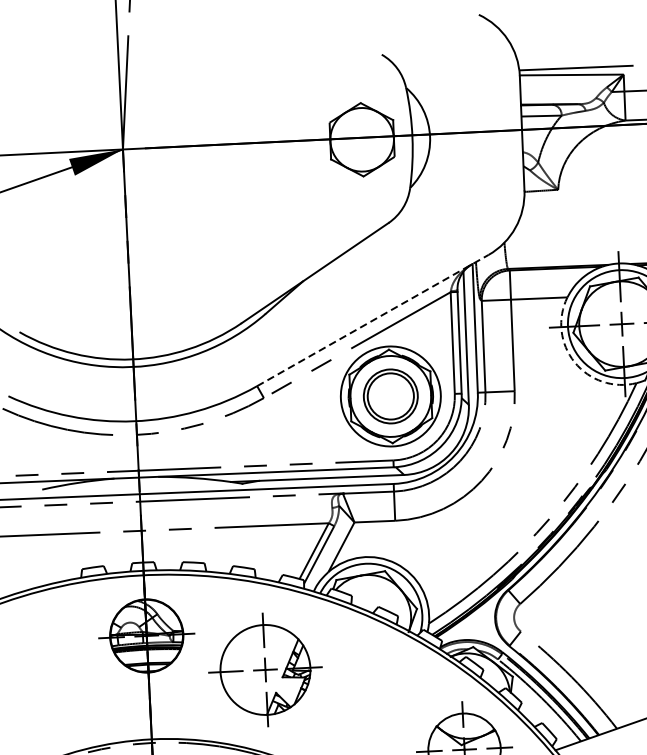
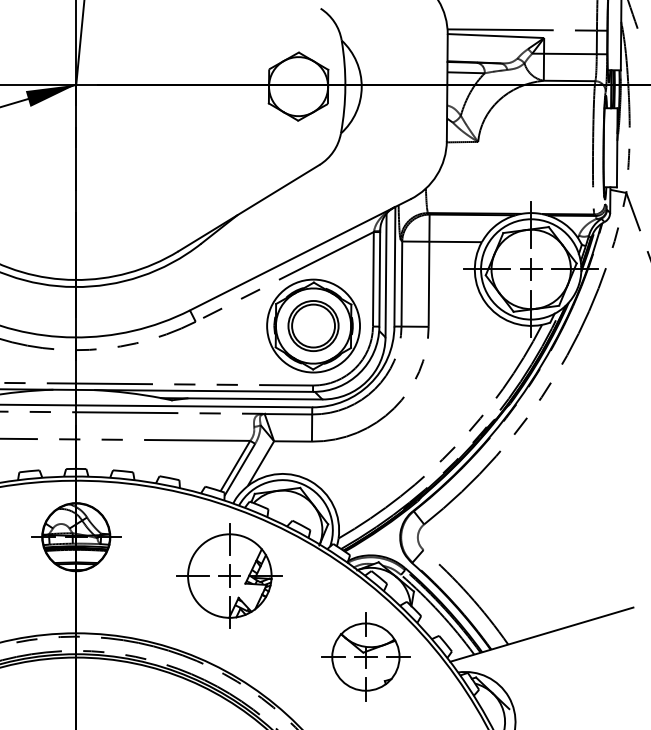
line: (373, 320) -> (300, 254), dashed -> solid
arc: (574, 362) -> (485, 302), dashed -> solid
part: (265, 669) -> (229, 575), moved

